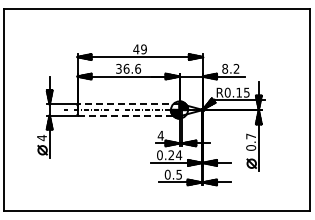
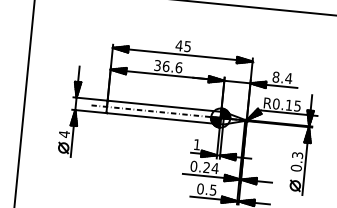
text: (143, 48) -> (187, 45), 49 -> 45
text: (236, 68) -> (288, 78), 8.2 -> 8.4
line: (128, 104) -> (164, 106), dashed -> solid
line: (128, 115) -> (163, 118), dashed -> solid
text: (160, 135) -> (196, 144), 4 -> 1
text: (251, 136) -> (298, 155), 0.7 -> 0.3

